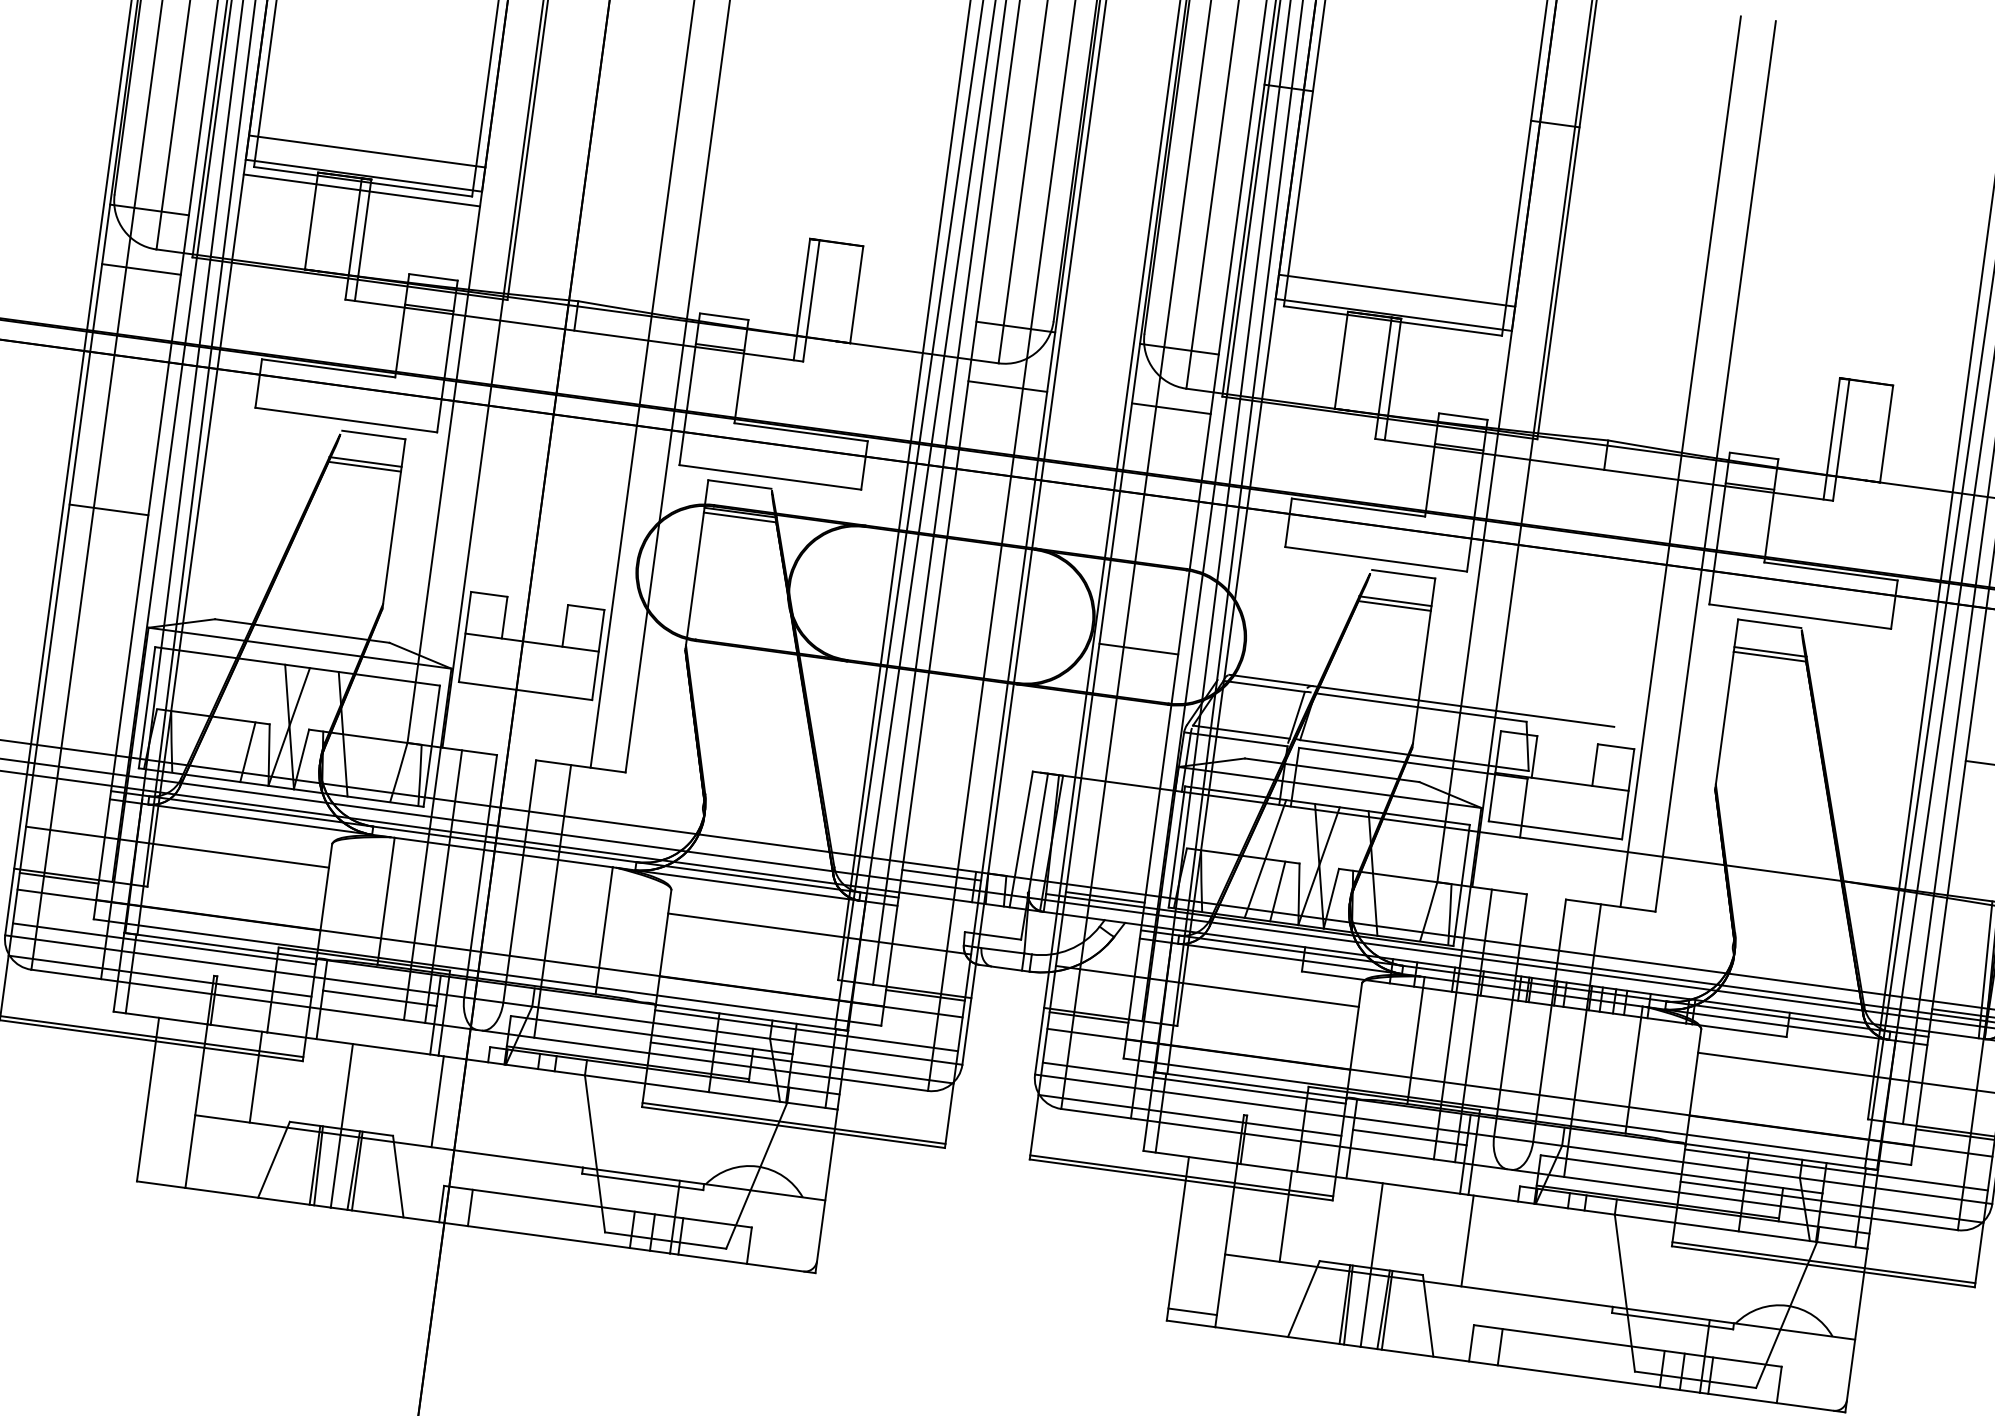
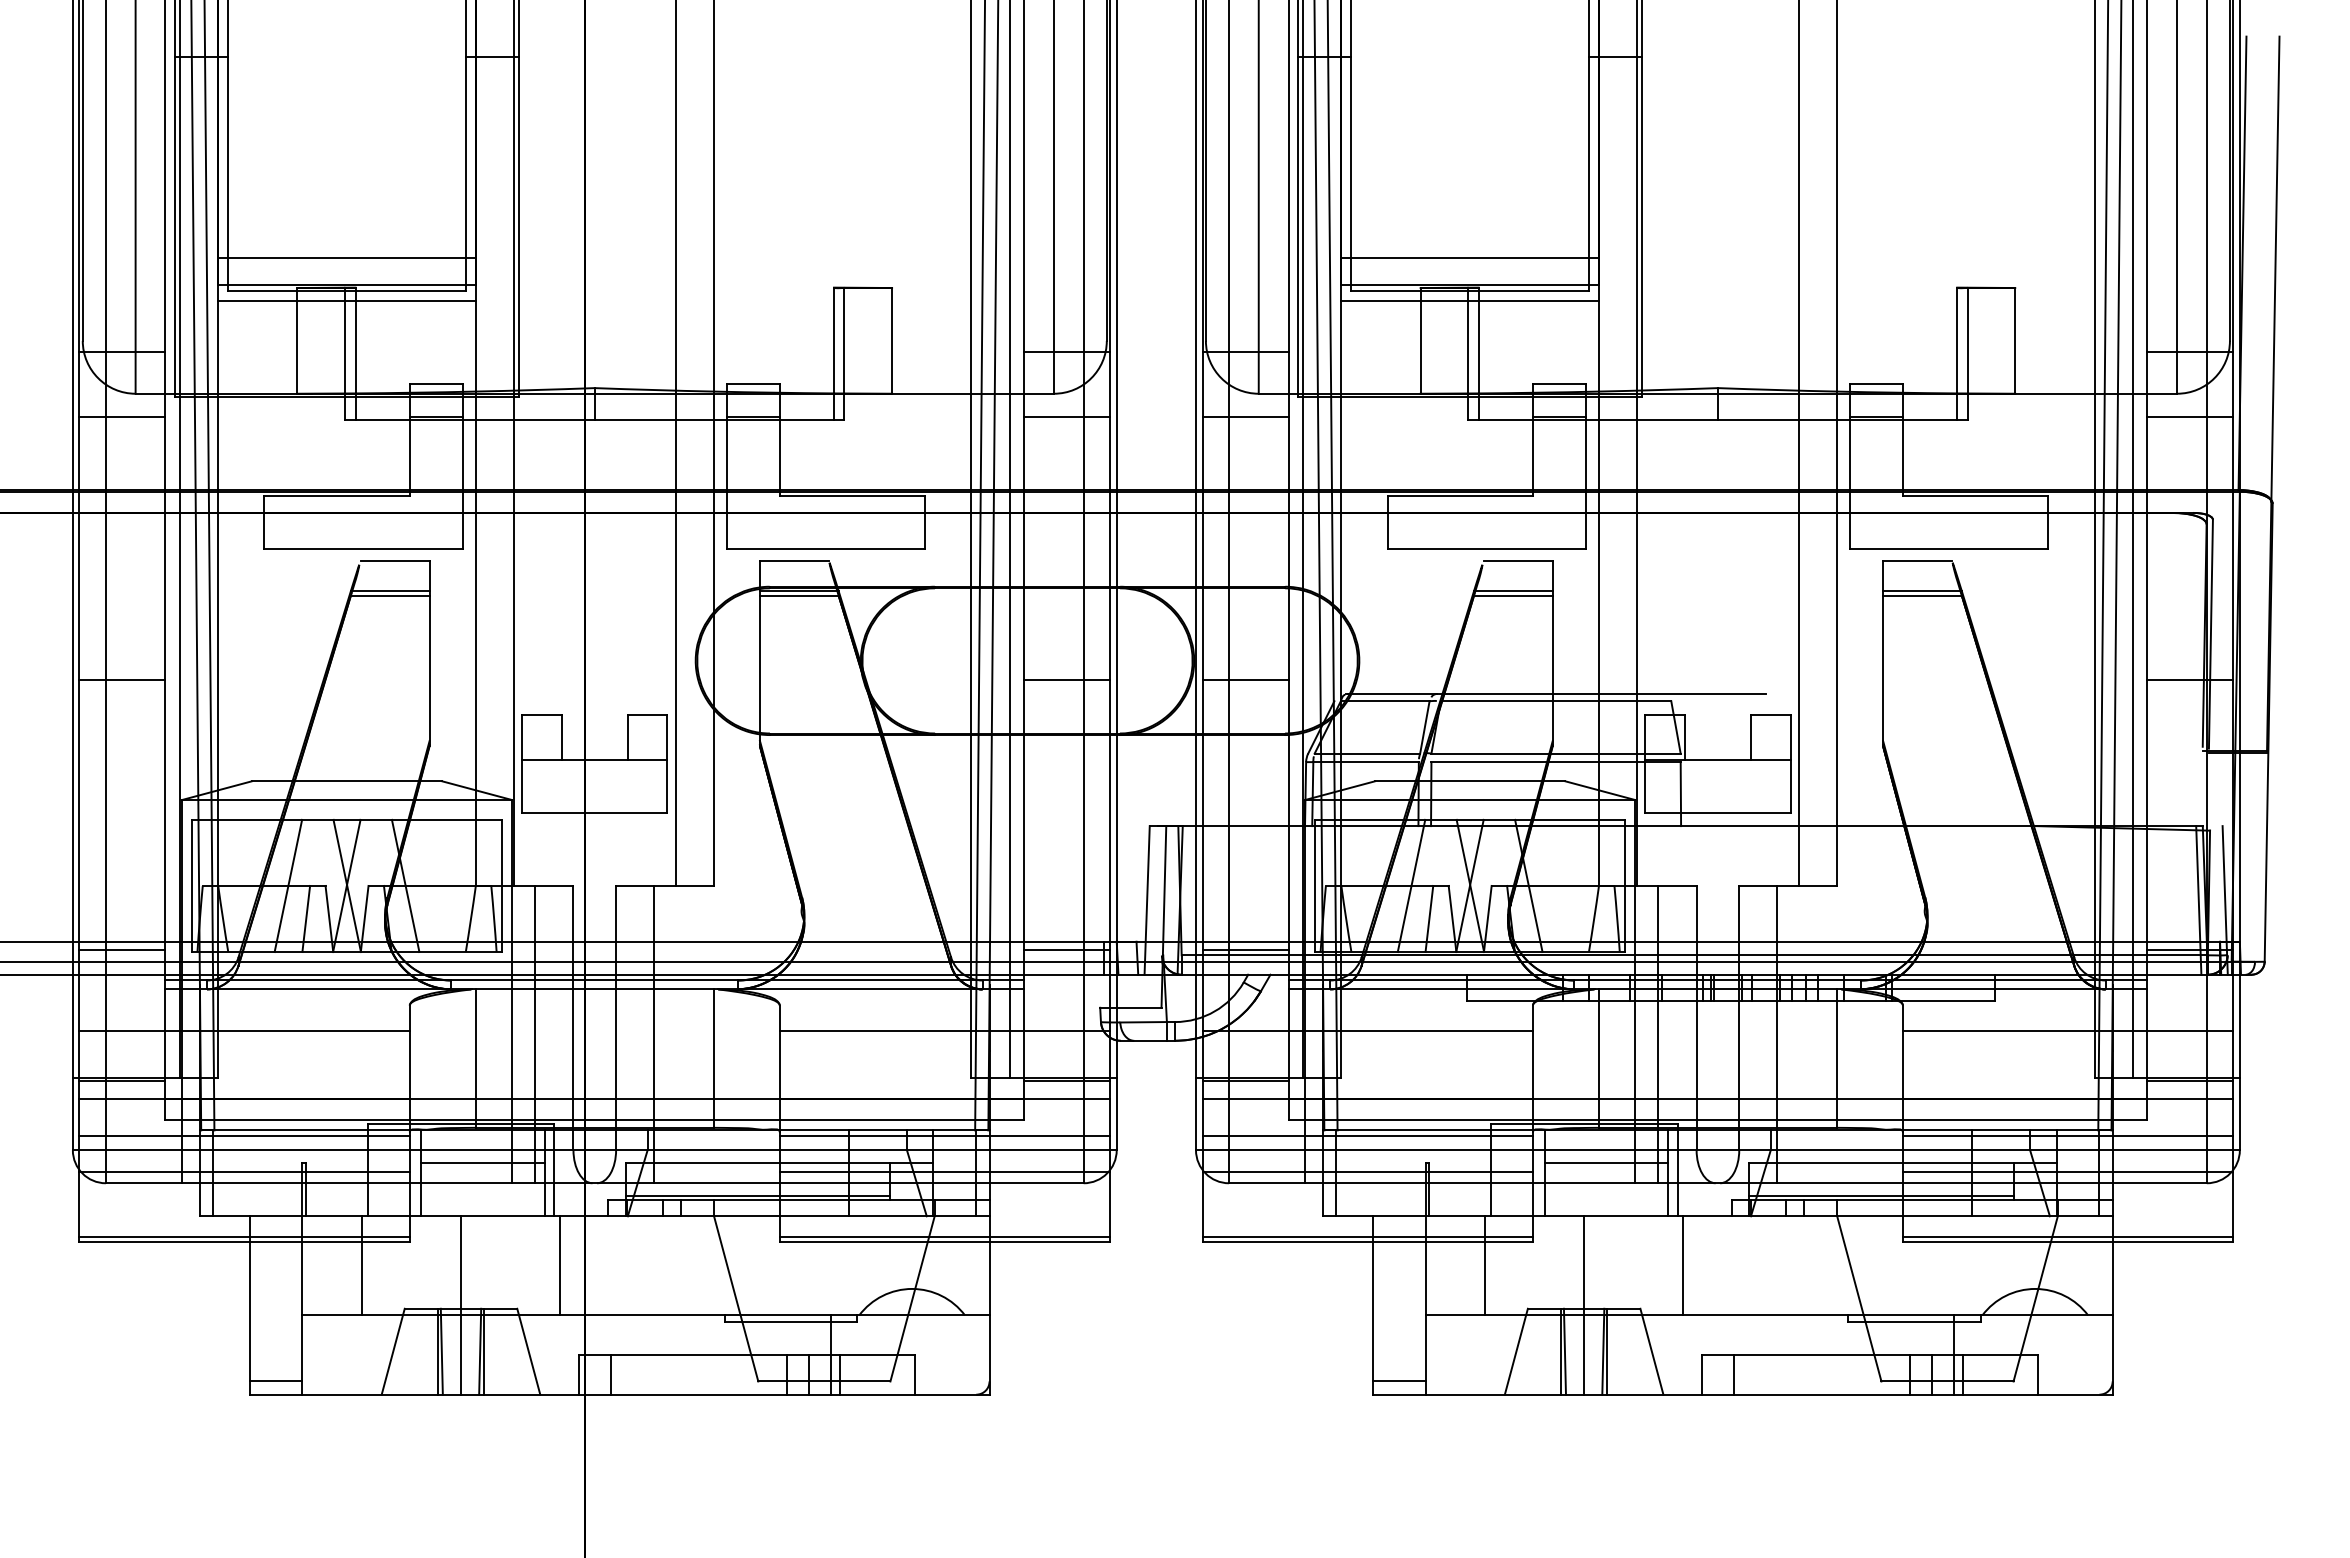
line: (1392, 329) -> (1470, 300), added
line: (975, 627) -> (1067, 679), added
line: (235, 719) -> (288, 885), added
line: (75, 758) -> (122, 950), added
line: (162, 1172) -> (275, 1381), added

